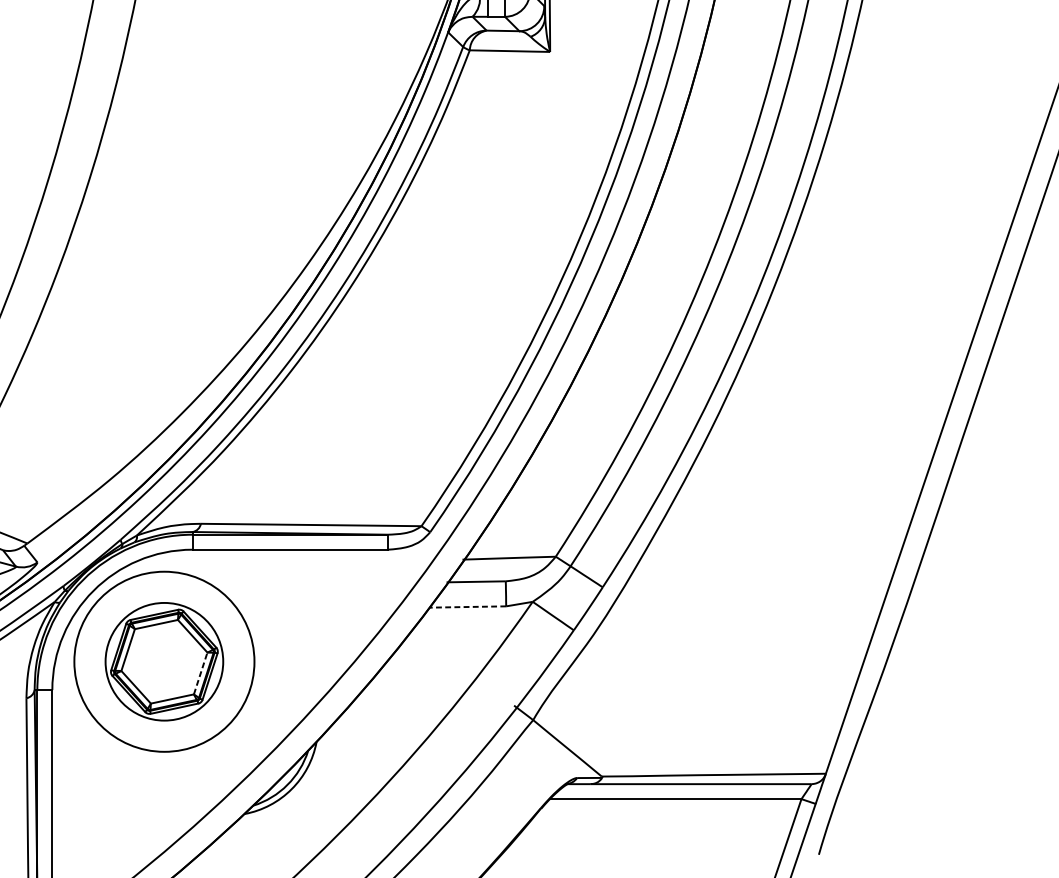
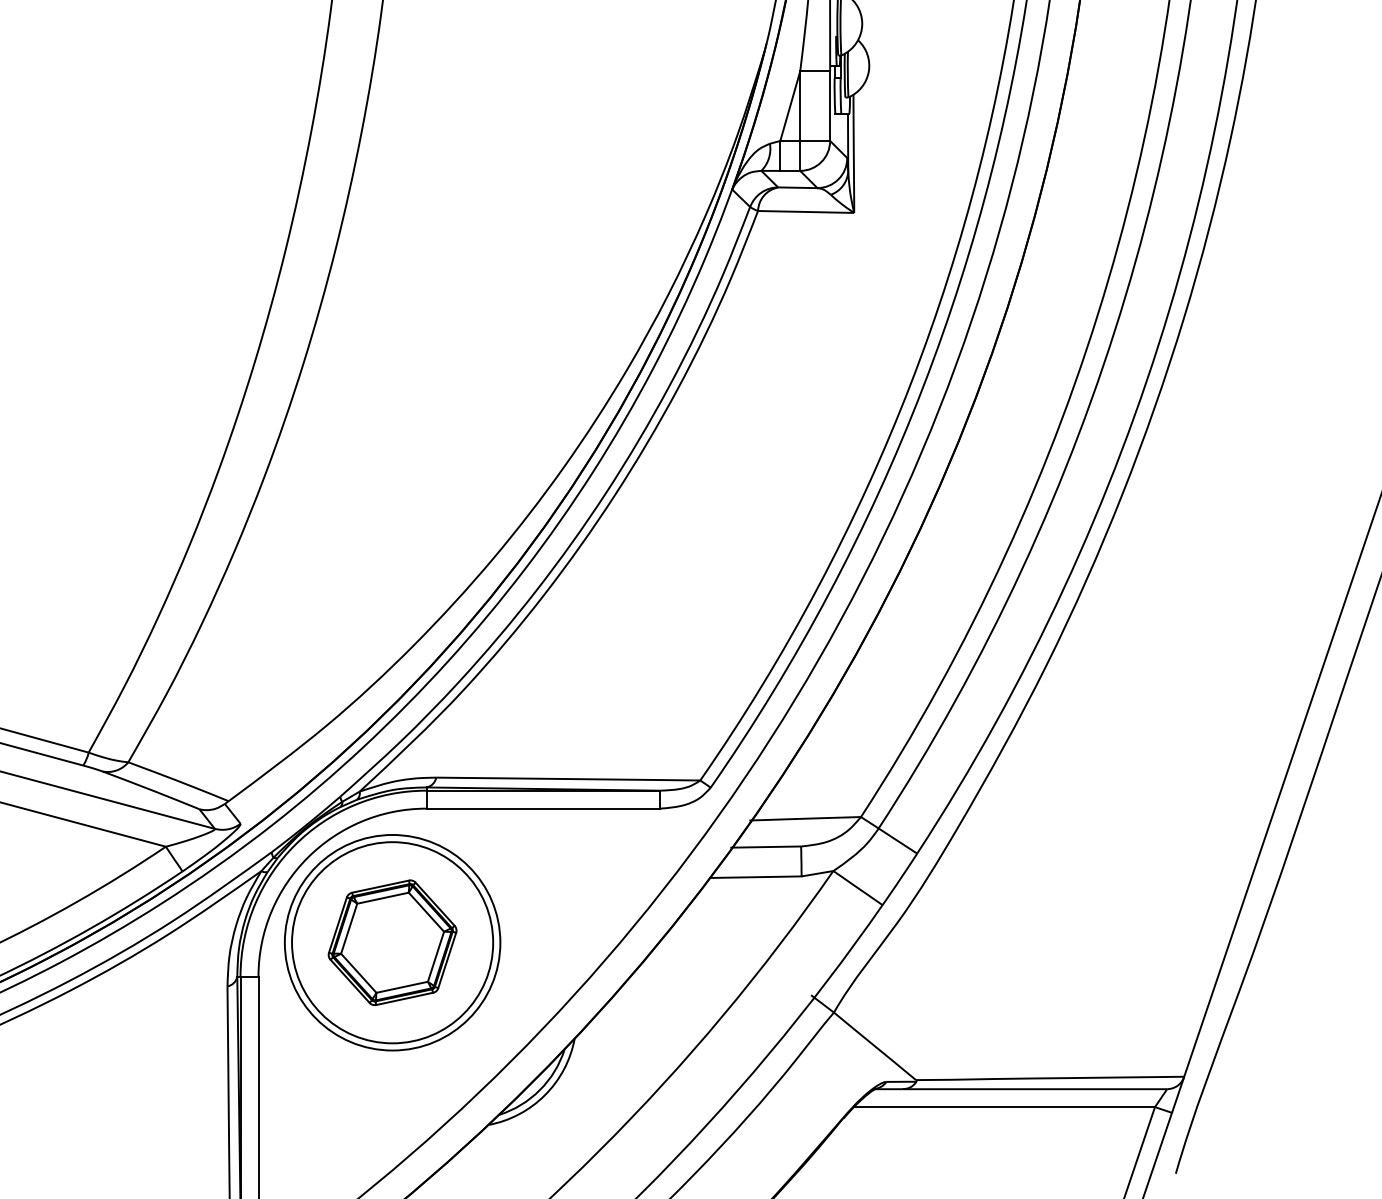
line: (467, 607) -> (755, 877), dashed -> solid
circle: (164, 661) -> (392, 942), size x1.43
line: (201, 673) -> (436, 956), dashed -> solid

